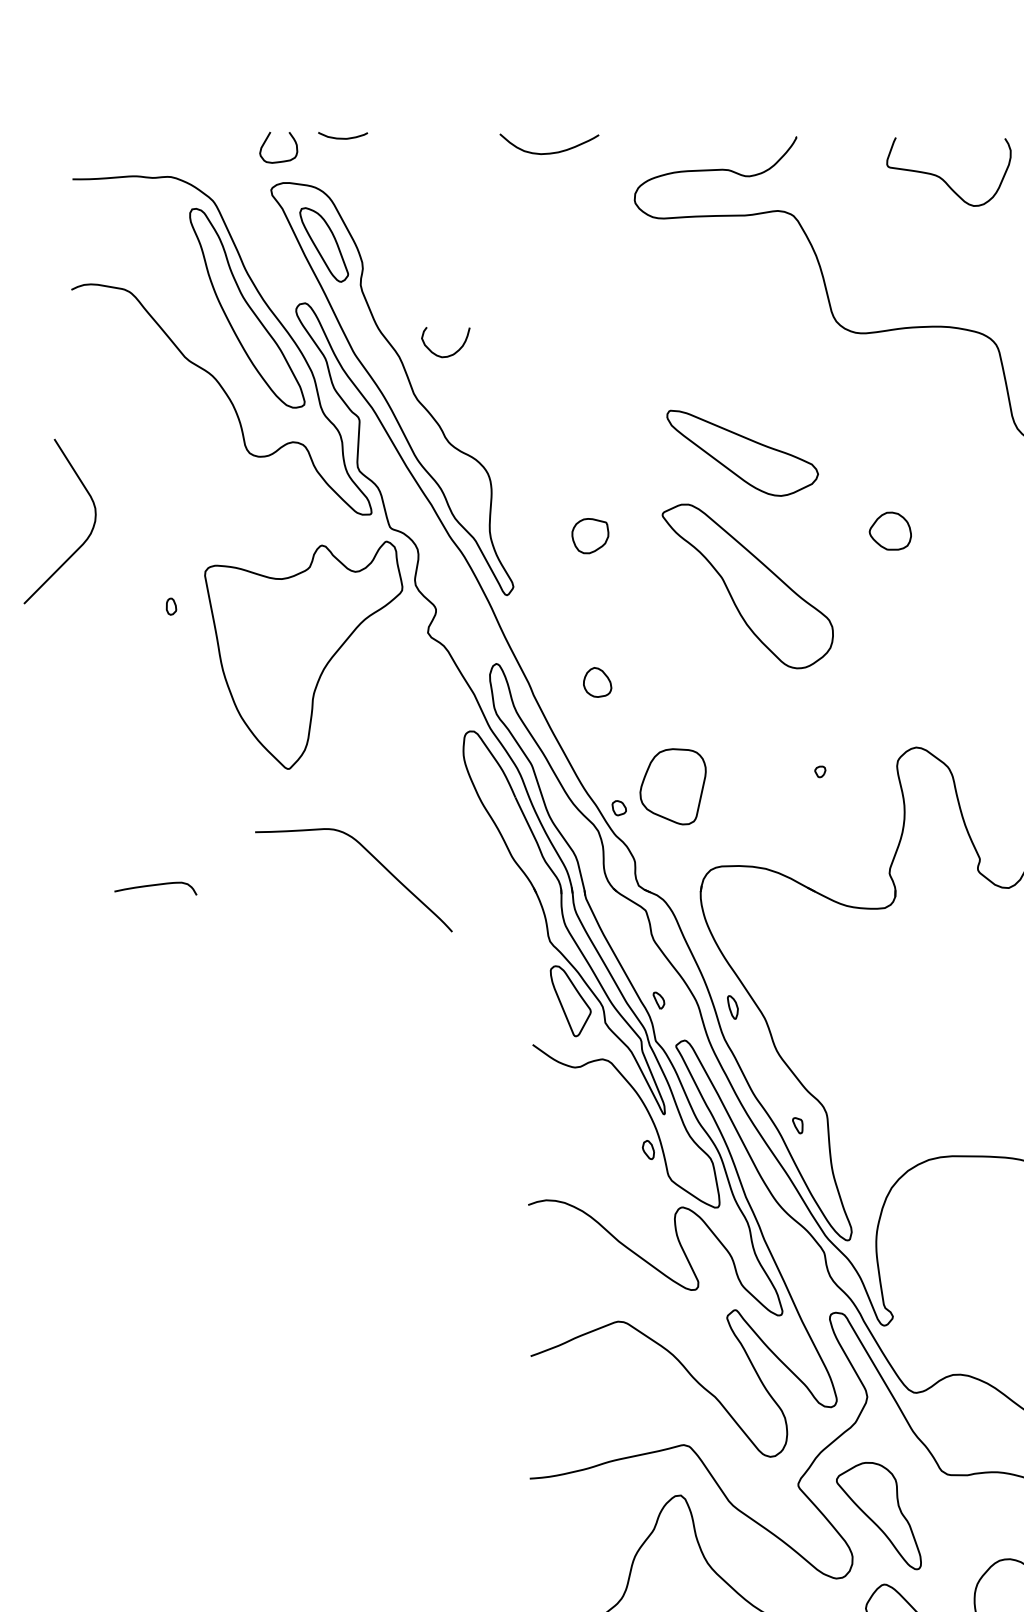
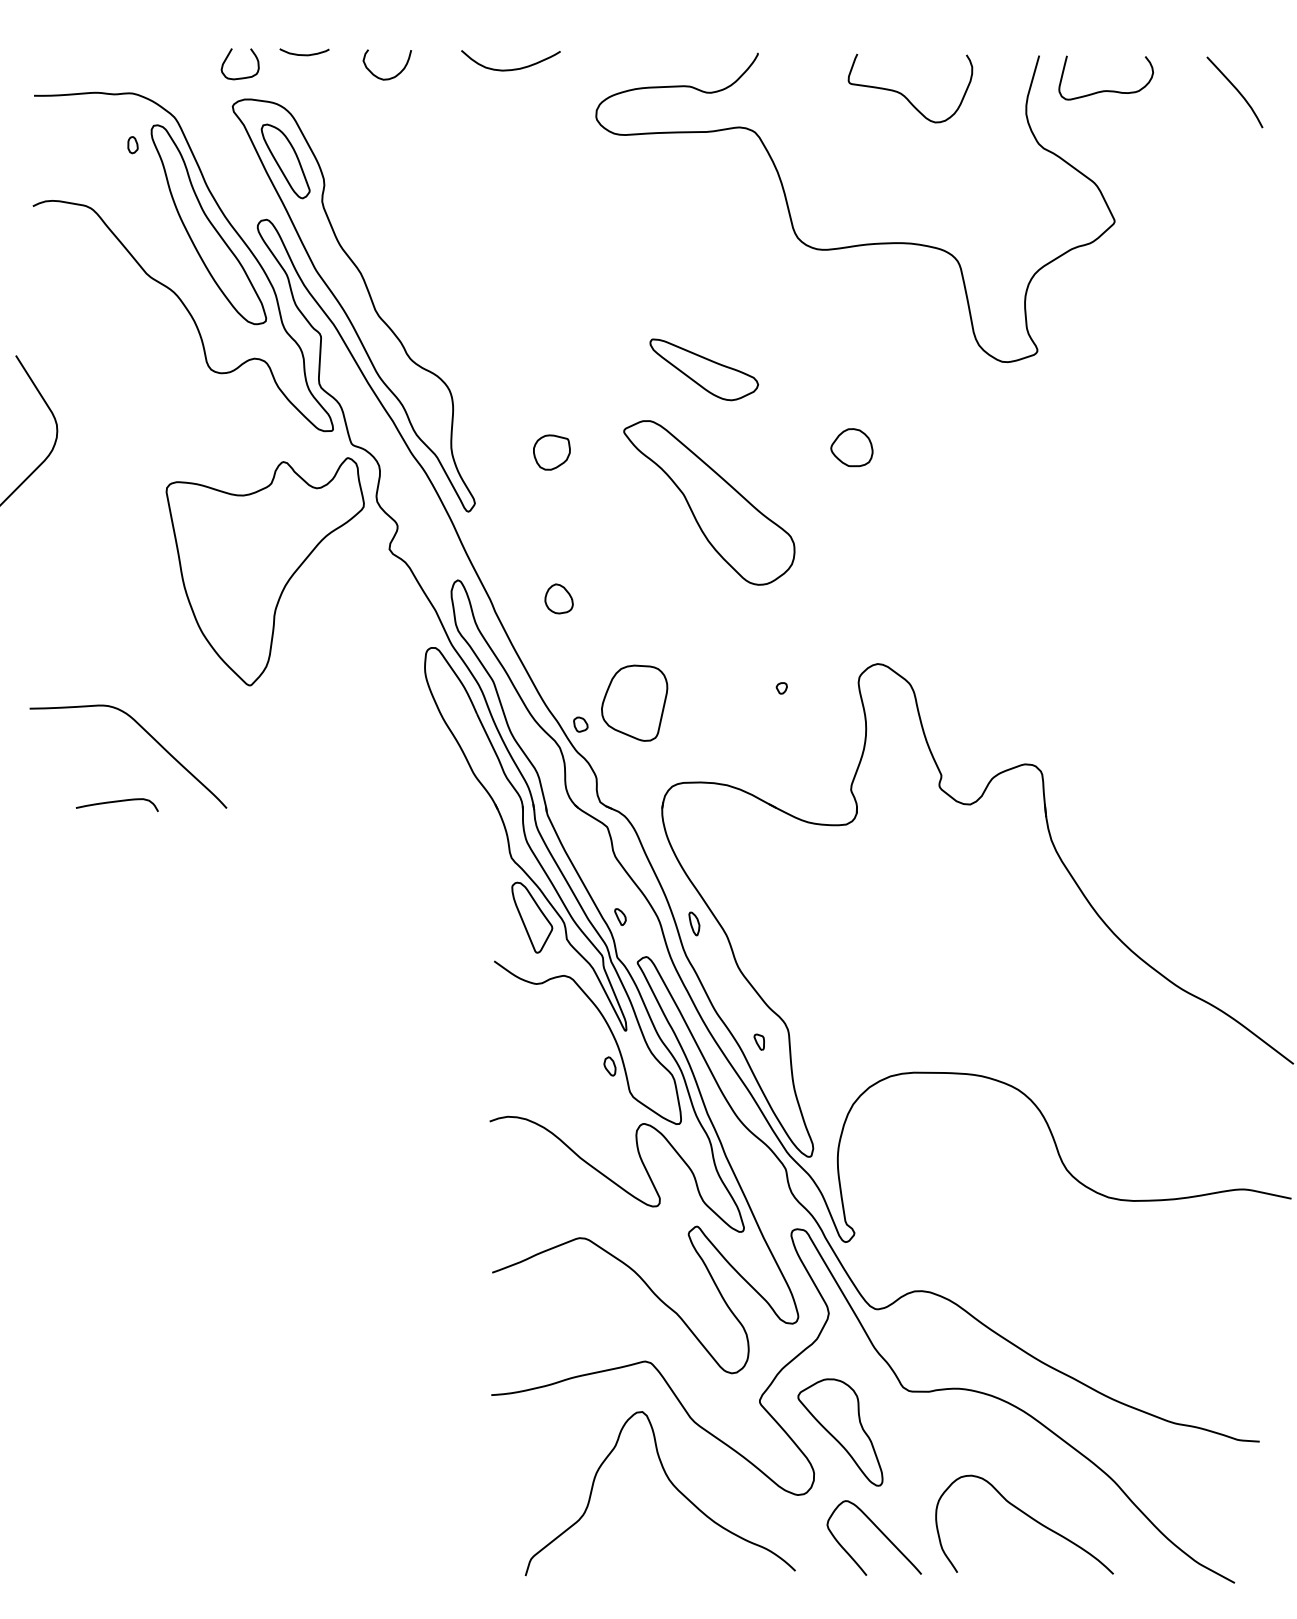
curve: (448, 355) -> (390, 77), moved
part: (742, 453) -> (704, 369), size x0.71
part: (170, 607) -> (132, 145), moved
curve: (370, 856) -> (145, 732), moved

